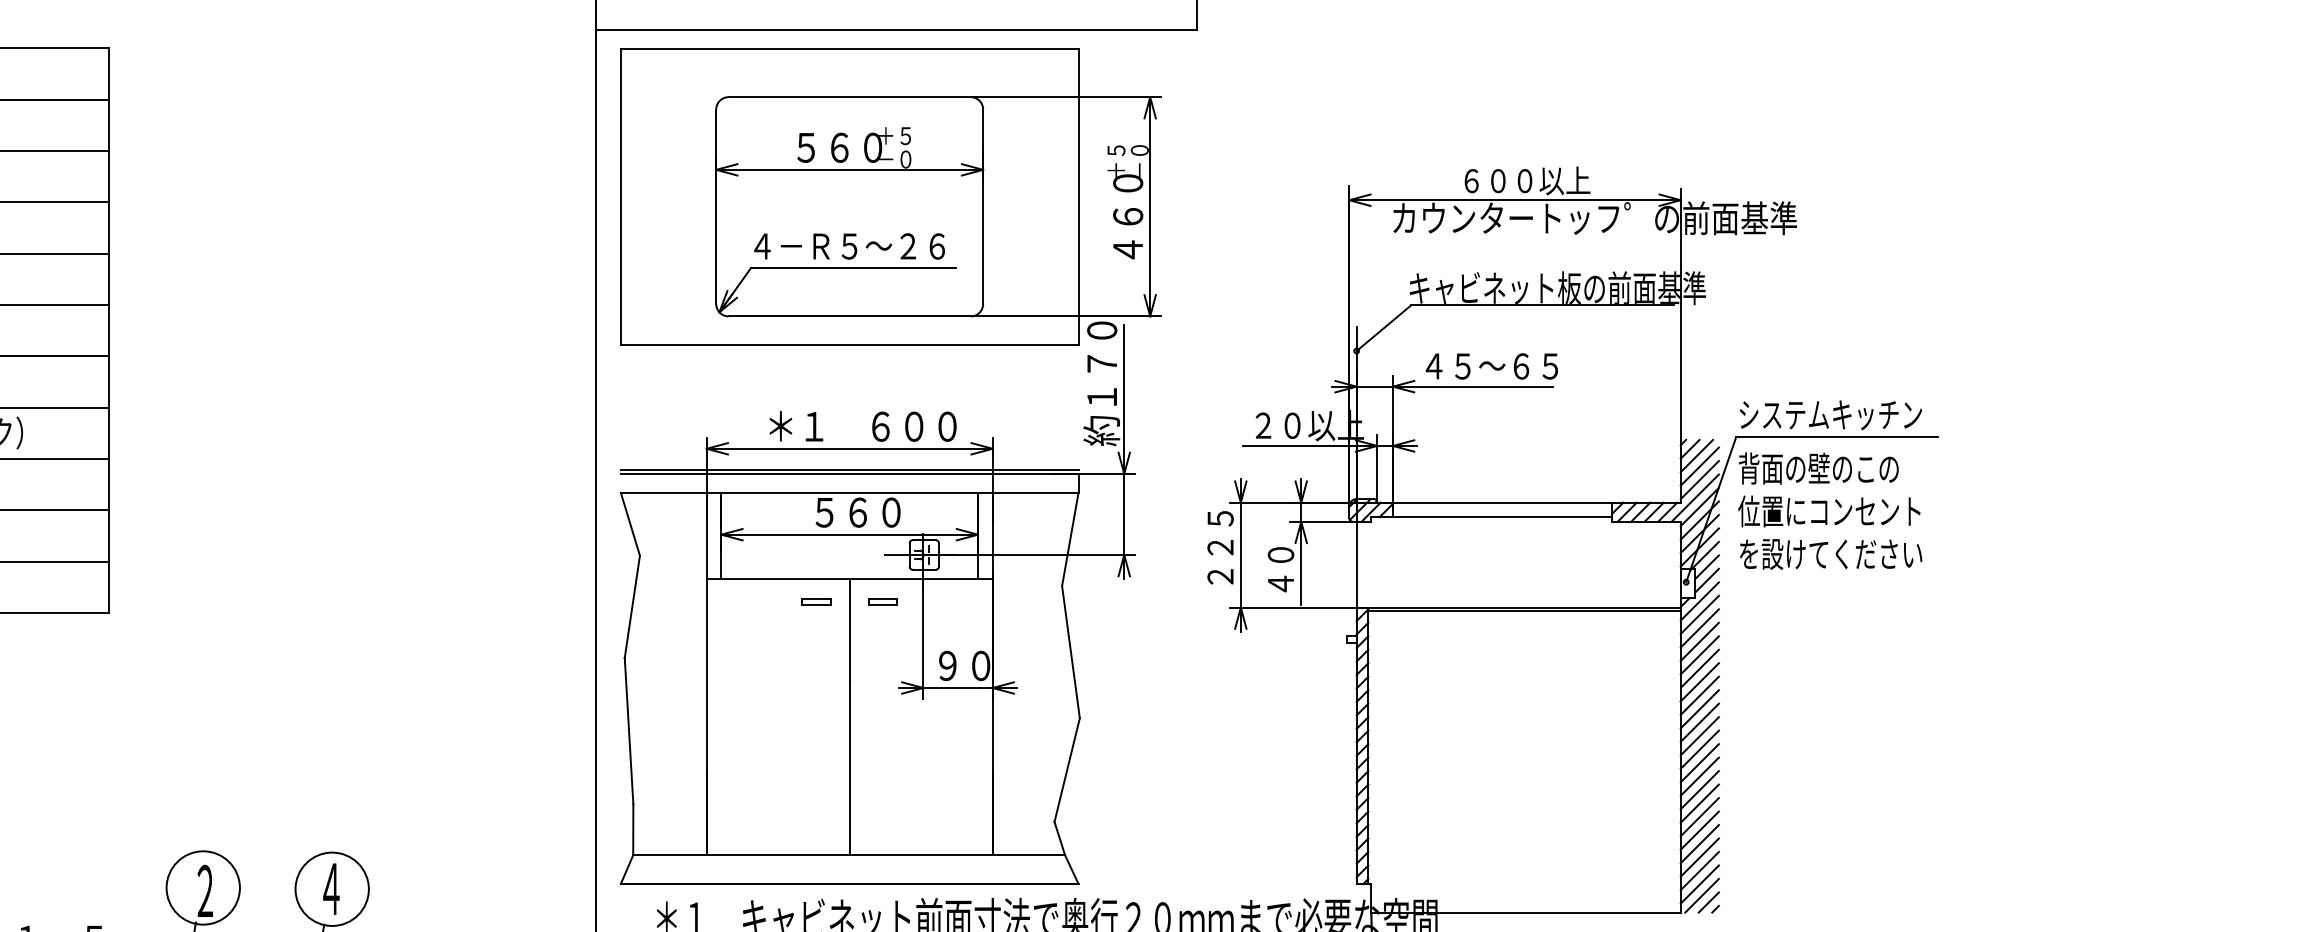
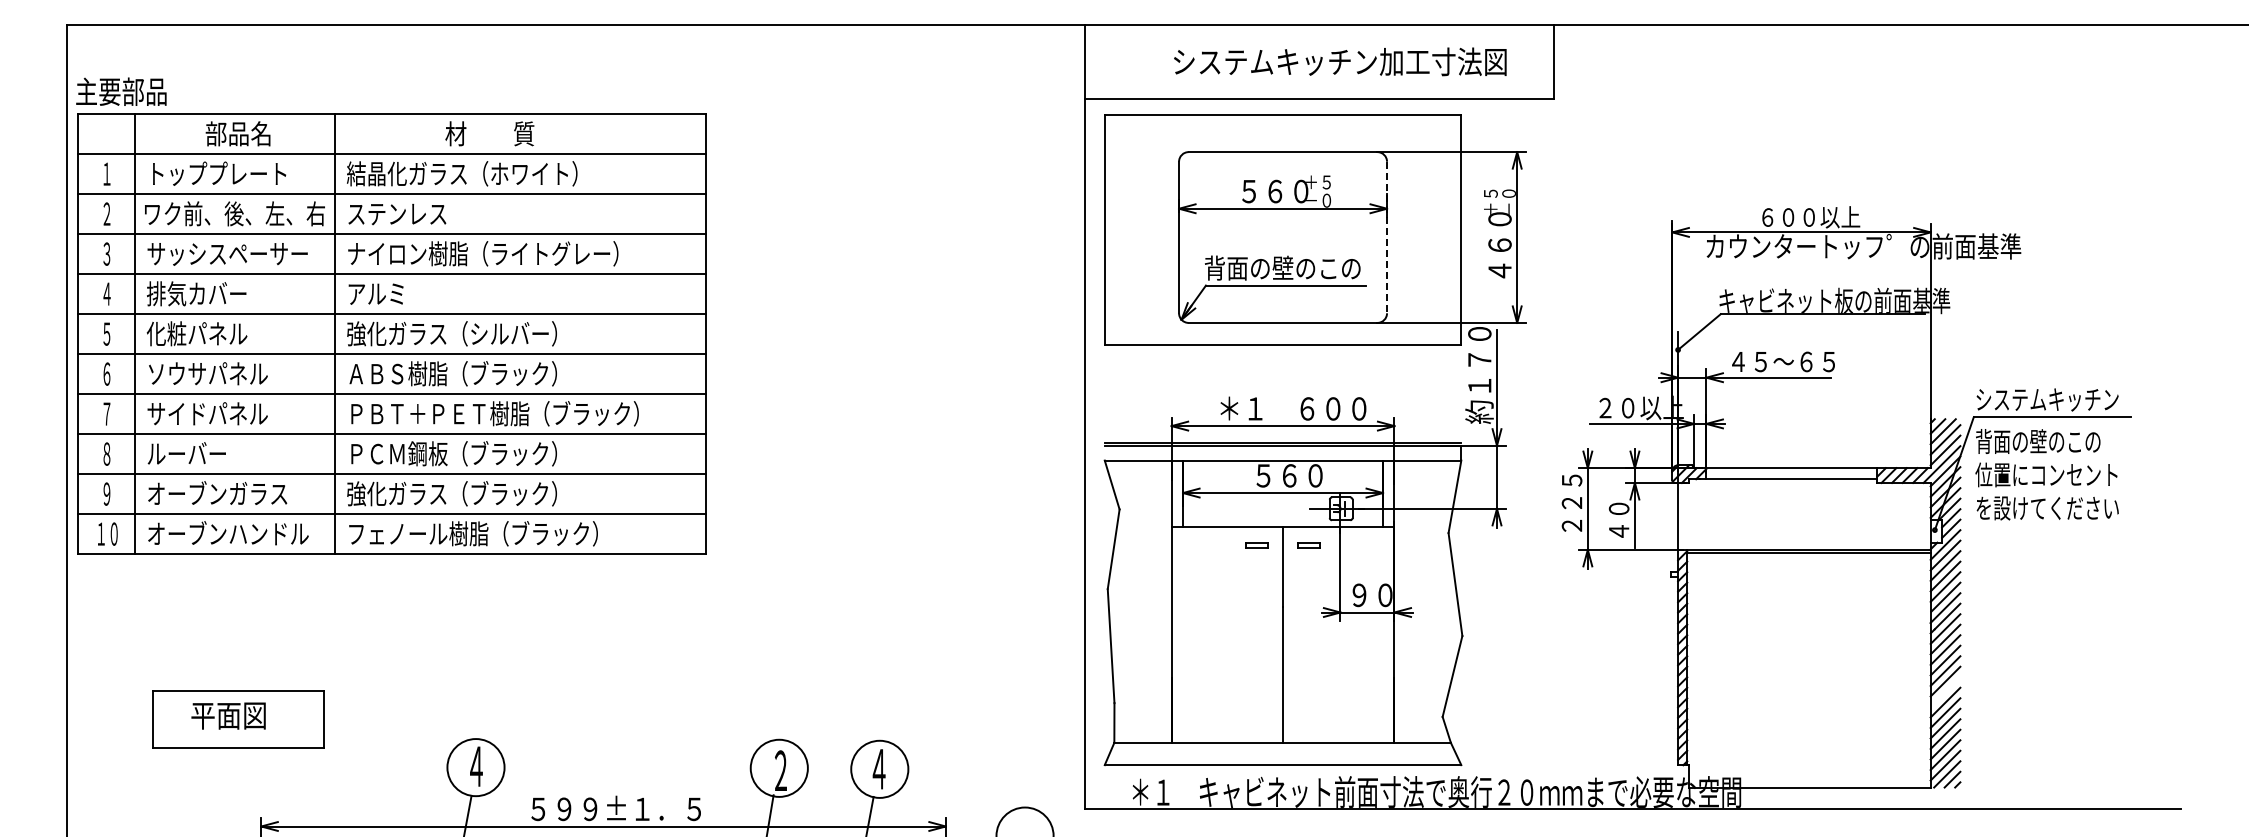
line: (983, 206) -> (1387, 237), solid -> dashed
text: (848, 245) -> (1282, 267), ４－Ｒ５～２６ -> 背面の壁のこの
line: (1699, 789) -> (1945, 691), removed

